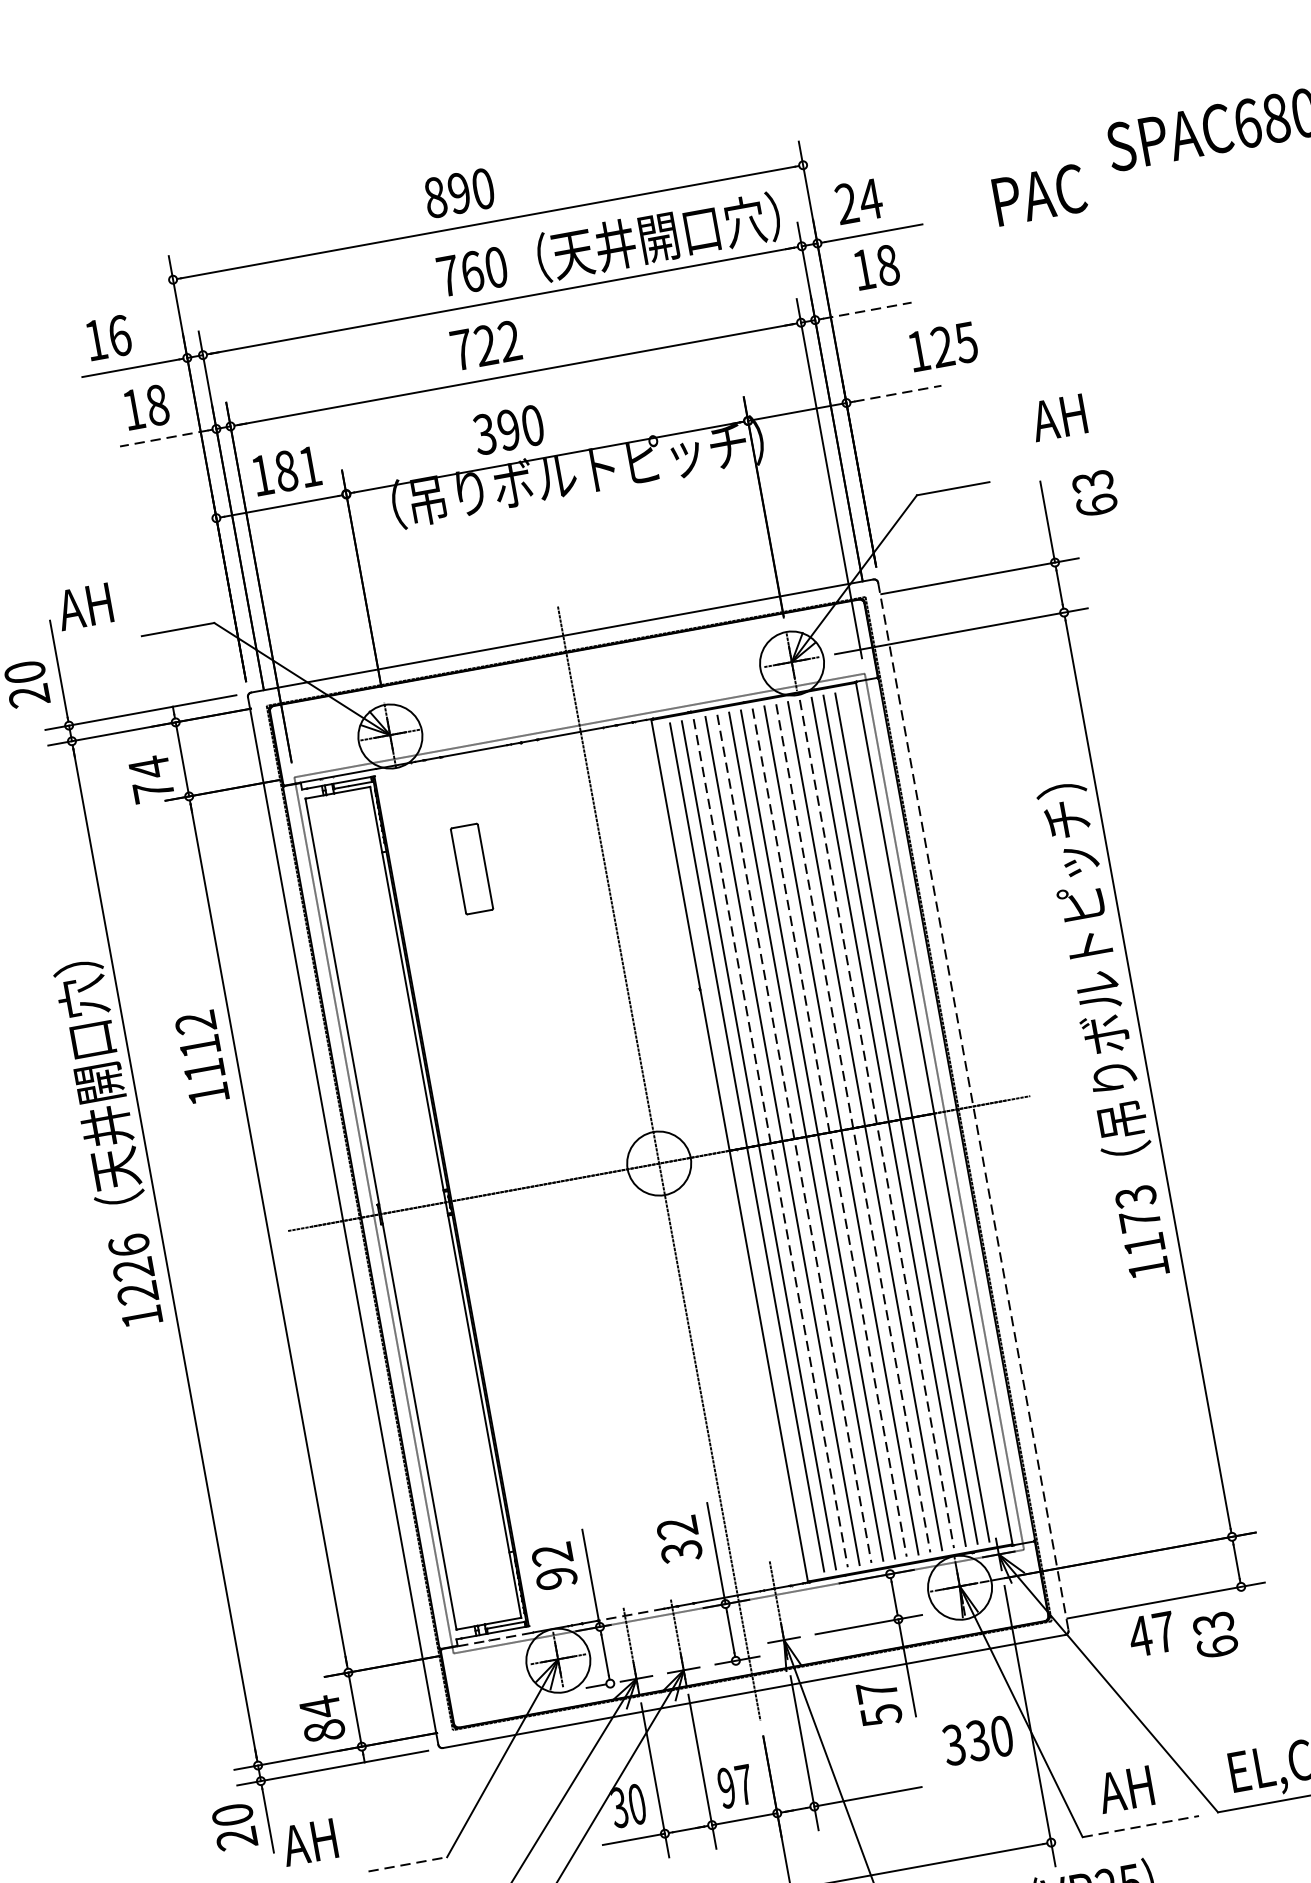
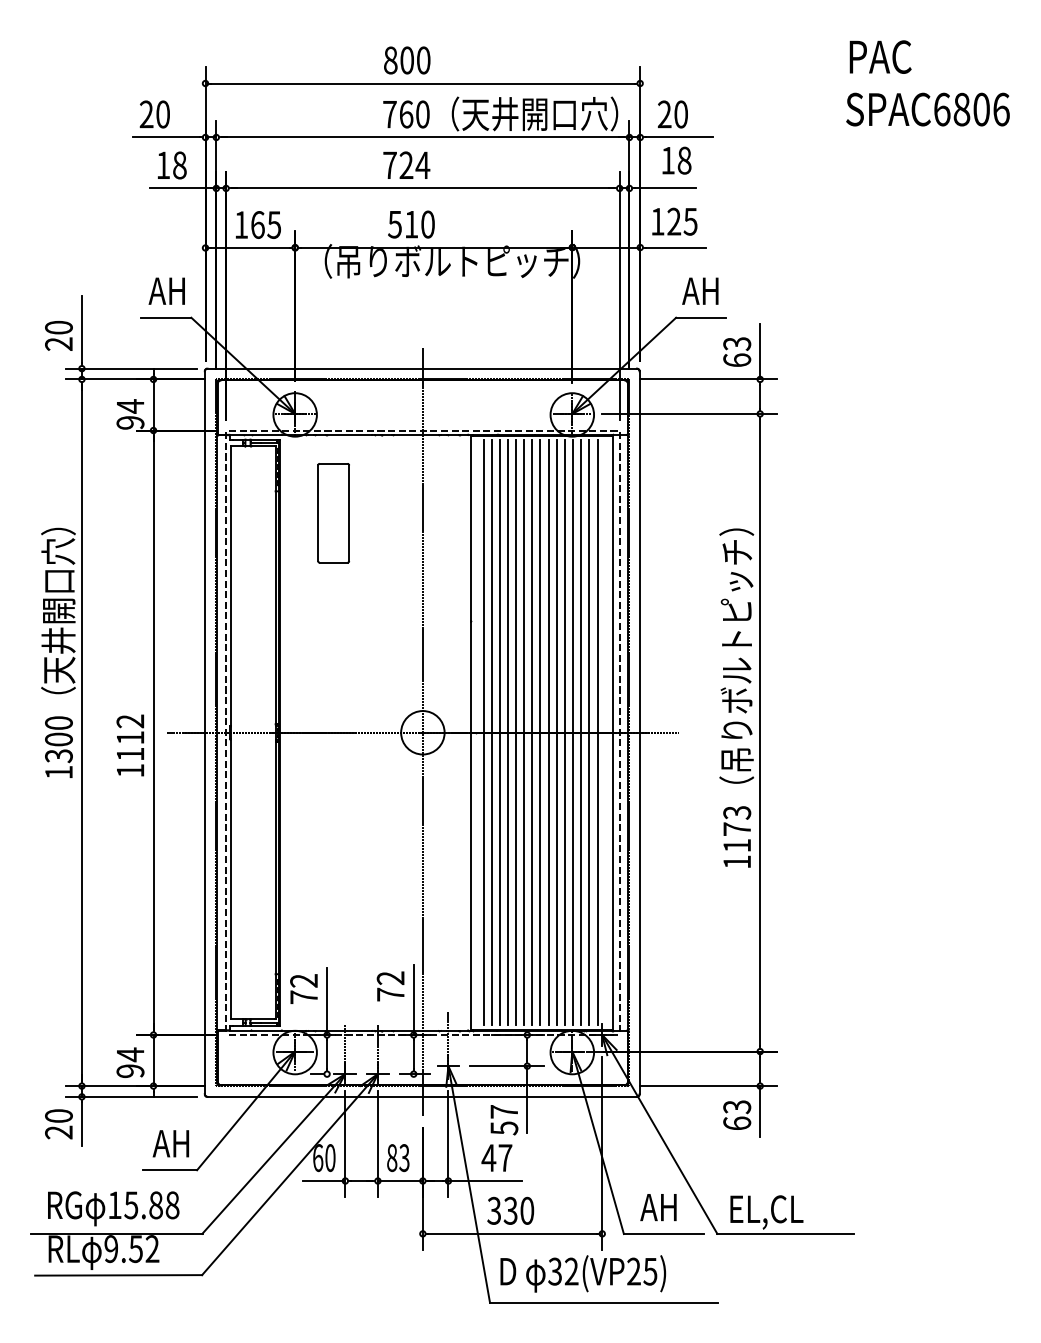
text: (458, 193) -> (406, 60), 890 -> 800
text: (1039, 194) -> (880, 56), moved
text: (869, 199) -> (680, 114), 24 -> 20
line: (867, 310) -> (665, 188), dashed -> solid
text: (107, 338) -> (154, 114), 16 -> 20
text: (508, 340) -> (422, 164), 722 -> 724
text: (942, 346) -> (674, 221), moved
line: (898, 393) -> (676, 247), dashed -> solid
text: (1058, 416) -> (700, 290), moved
text: (497, 431) -> (403, 224), 390 -> 510
line: (164, 438) -> (180, 188), dashed -> solid
text: (297, 468) -> (265, 224), 181 -> 165
text: (1095, 492) -> (737, 351), moved
text: (84, 605) -> (166, 290), moved
text: (153, 790) -> (130, 422), 74 -> 94
part: (471, 869) -> (333, 513), size x1.67
text: (202, 1057) -> (130, 745), moved
line: (973, 1107) -> (639, 733), dashed -> solid
line: (877, 1123) -> (573, 732), dashed -> solid
line: (852, 1127) -> (556, 732), dashed -> solid
line: (829, 1132) -> (540, 732), dashed -> solid
line: (794, 1138) -> (516, 732), dashed -> solid
line: (770, 1143) -> (499, 732), dashed -> solid
text: (132, 1269) -> (58, 739), 1226 -> 1300
text: (681, 1551) -> (390, 994), 32 -> 72
text: (557, 1578) -> (304, 997), 92 -> 72
line: (631, 1614) -> (349, 1030), dashed -> solid
line: (1248, 1623) -> (760, 1111), added
text: (1151, 1633) -> (496, 1157), moved
line: (495, 1639) -> (255, 1030), dashed -> solid
text: (324, 1731) -> (130, 1071), 84 -> 94
text: (977, 1740) -> (510, 1210), moved
text: (736, 1787) -> (398, 1158), 97 -> 83
text: (618, 1808) -> (317, 1158), 30 -> 60
line: (1141, 1827) -> (664, 1234), dashed -> solid
text: (308, 1842) -> (170, 1143), moved
line: (408, 1864) -> (170, 1170), dashed -> solid

